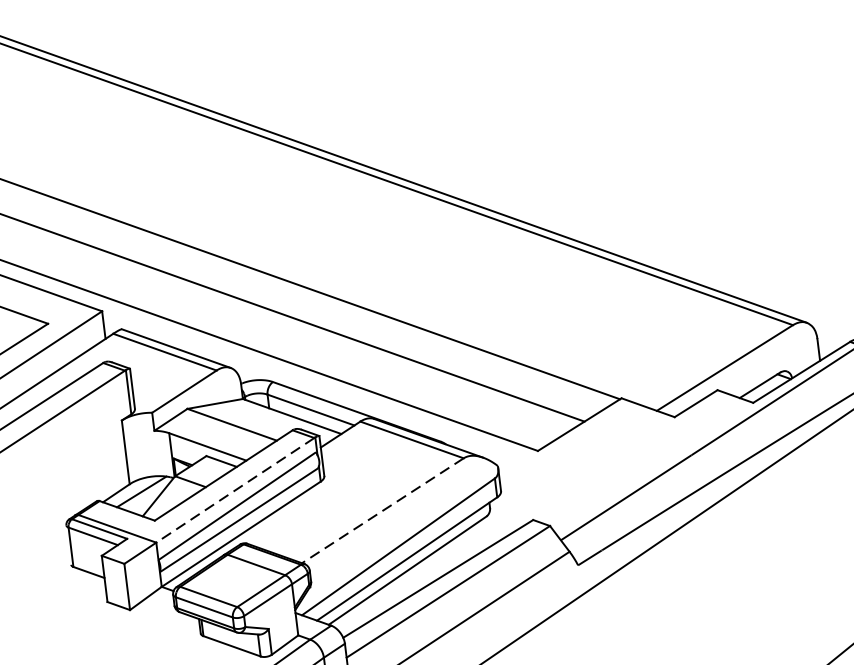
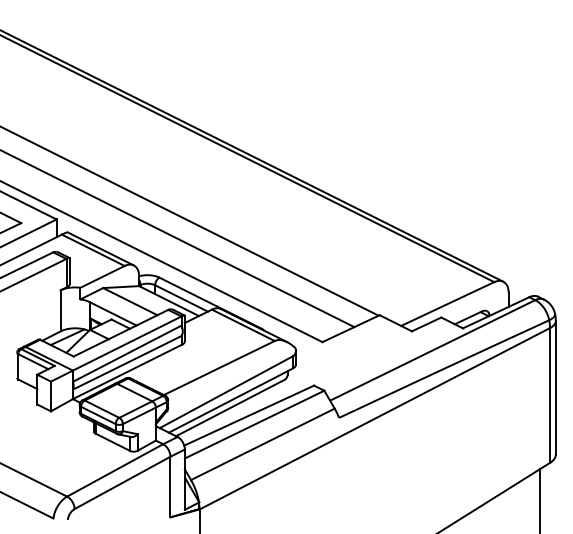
line: (235, 490) -> (127, 343), dashed -> solid
line: (383, 511) -> (219, 368), dashed -> solid

